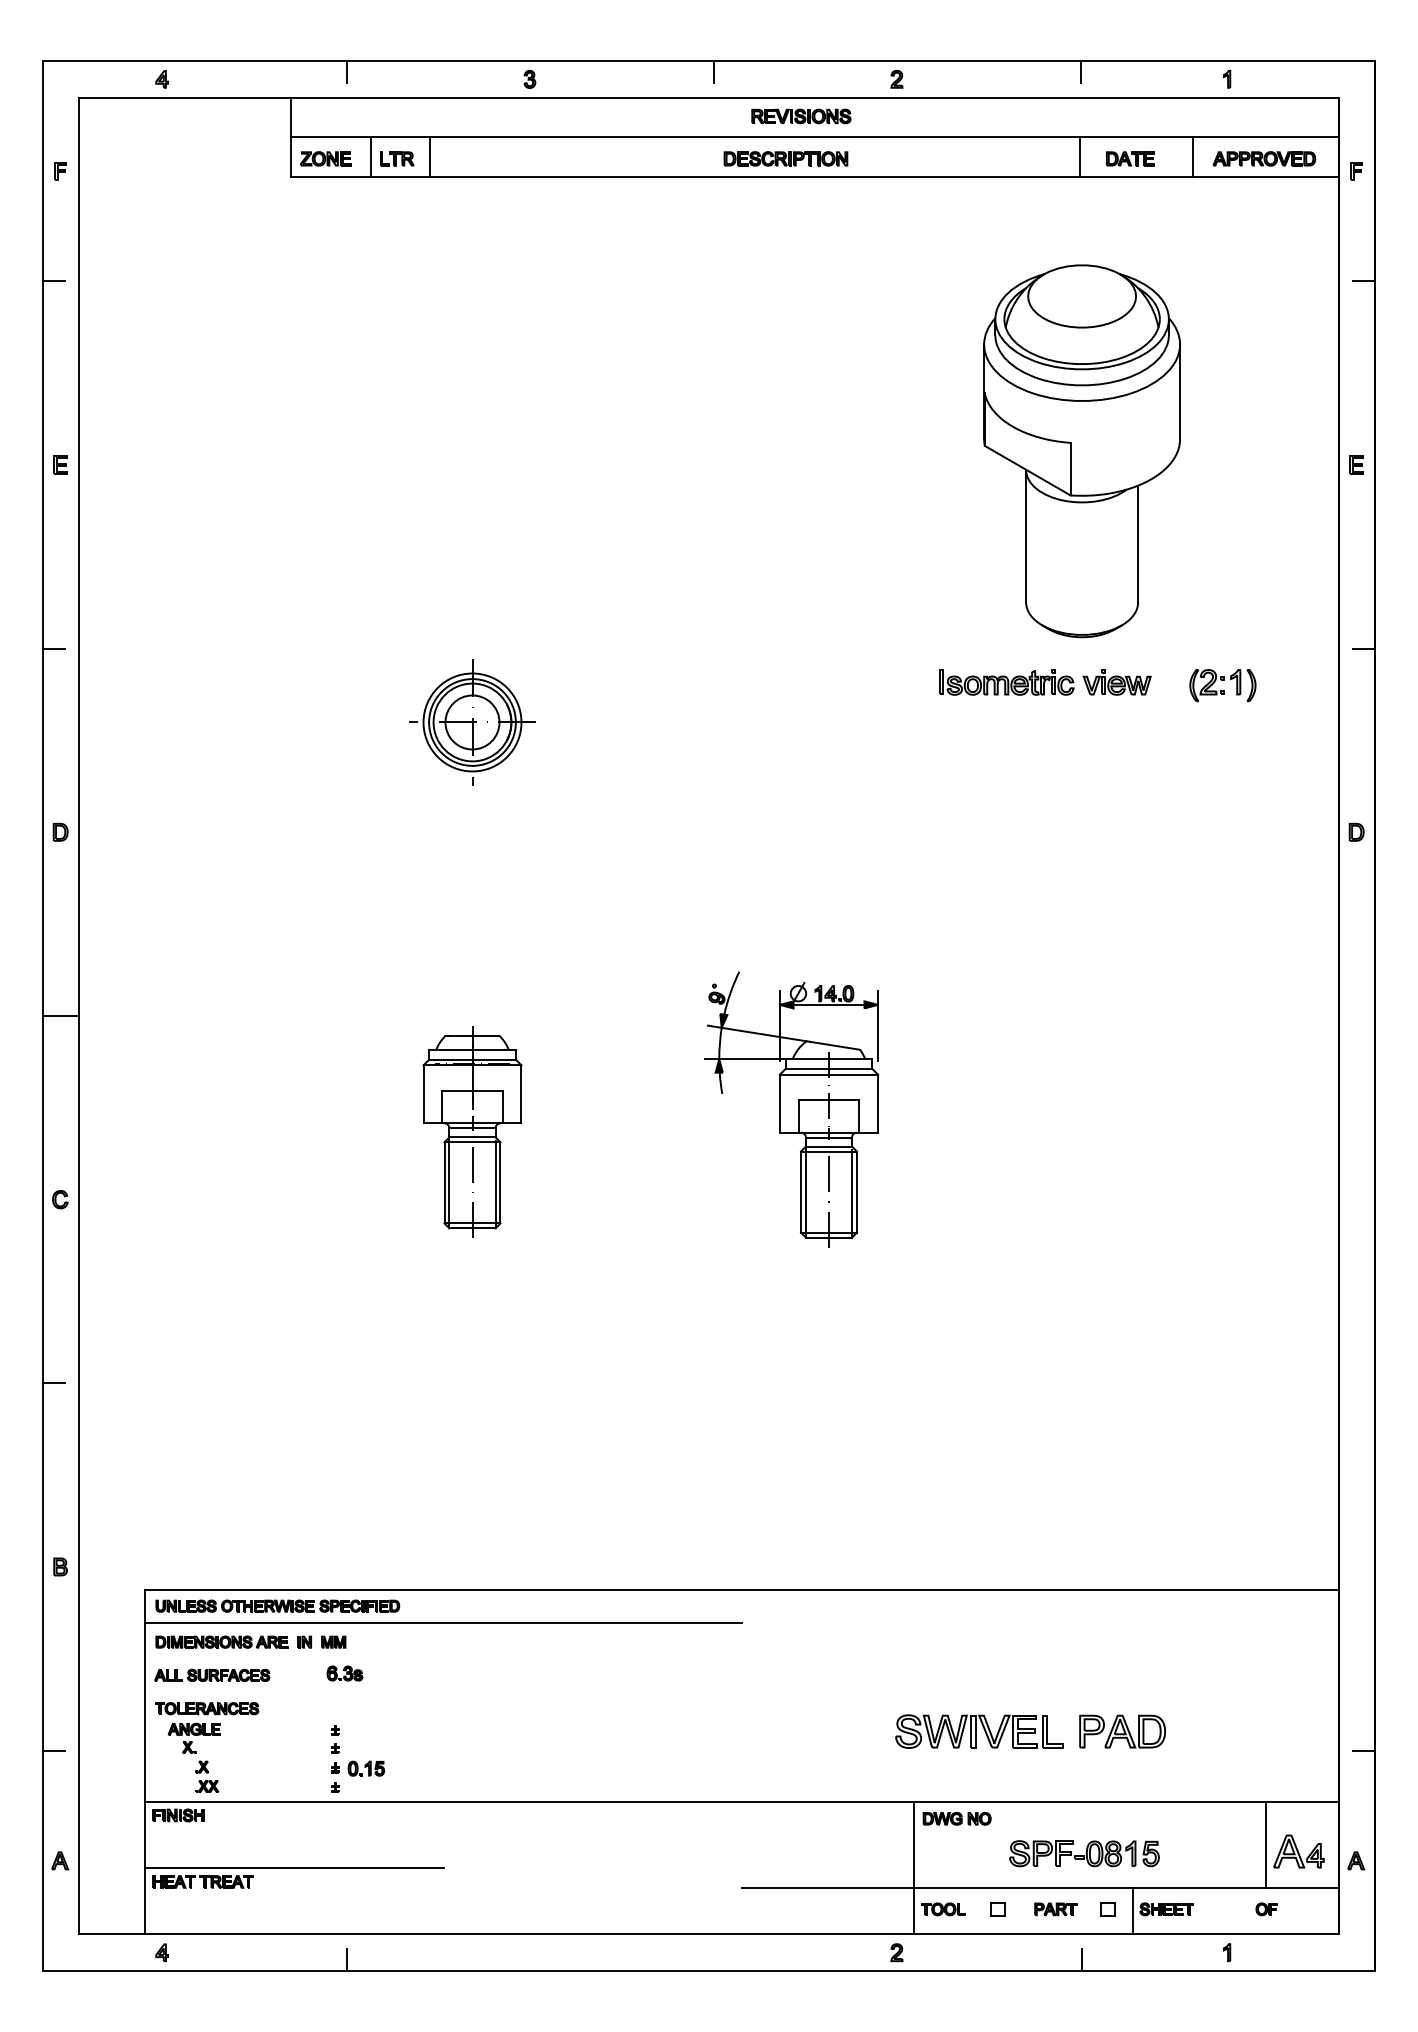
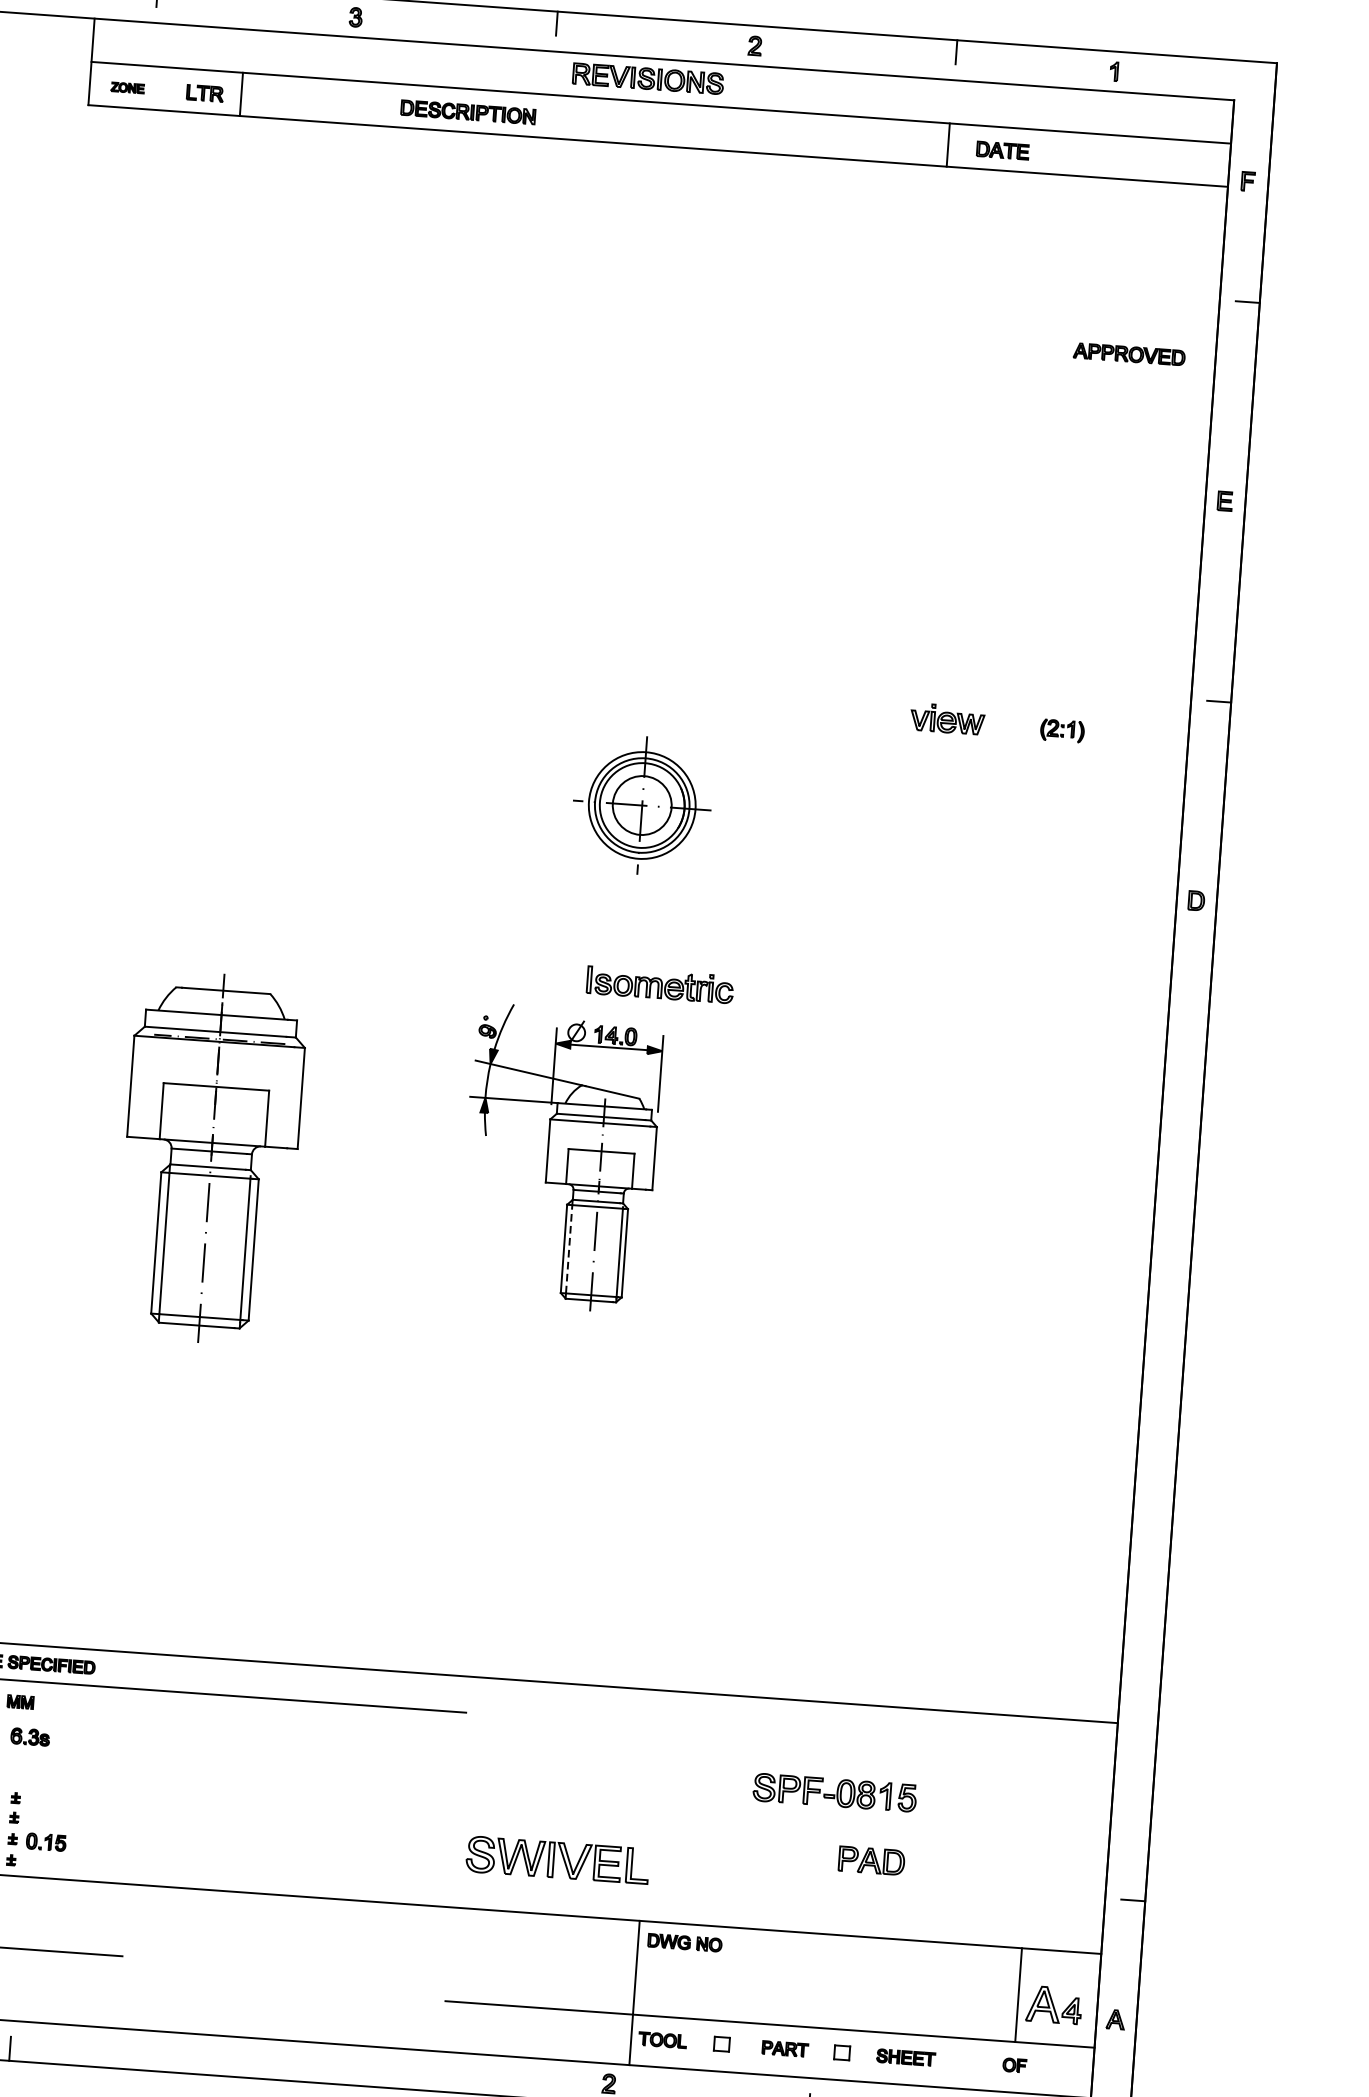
part: (801, 116) -> (648, 78), size x1.4
line: (370, 157) -> (176, 89), removed
line: (1192, 157) -> (1070, 153), removed
part: (325, 158) -> (127, 87), size x0.6
part: (785, 158) -> (467, 111), moved
part: (1264, 158) -> (1129, 353), moved
part: (1081, 451) -> (926, 465), removed
part: (1006, 682) -> (659, 985), moved
part: (1222, 685) -> (1062, 730), size x0.6
part: (472, 722) -> (642, 805), moved
part: (472, 1131) -> (211, 1157), size x1.6
line: (805, 1192) -> (568, 1249), solid -> dashed
part: (979, 1731) -> (557, 1860), moved
part: (1122, 1731) -> (871, 1860), size x0.7
part: (1084, 1853) -> (835, 1792), moved
line: (1133, 1910) -> (869, 2056), removed

